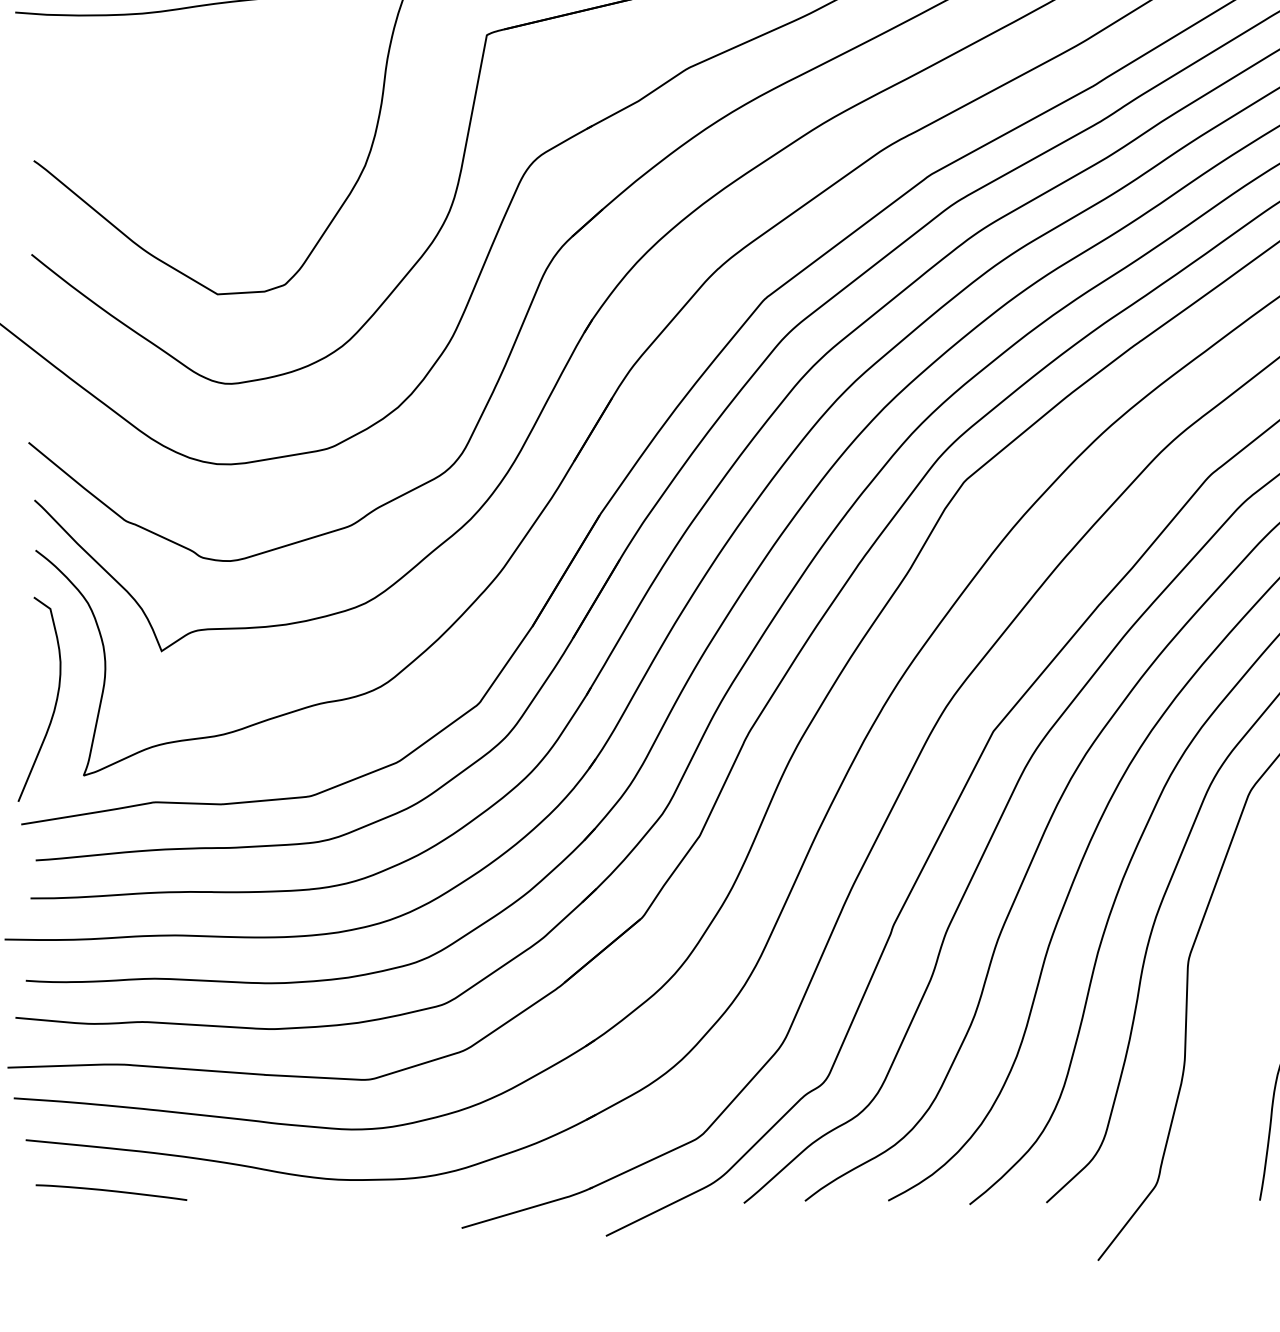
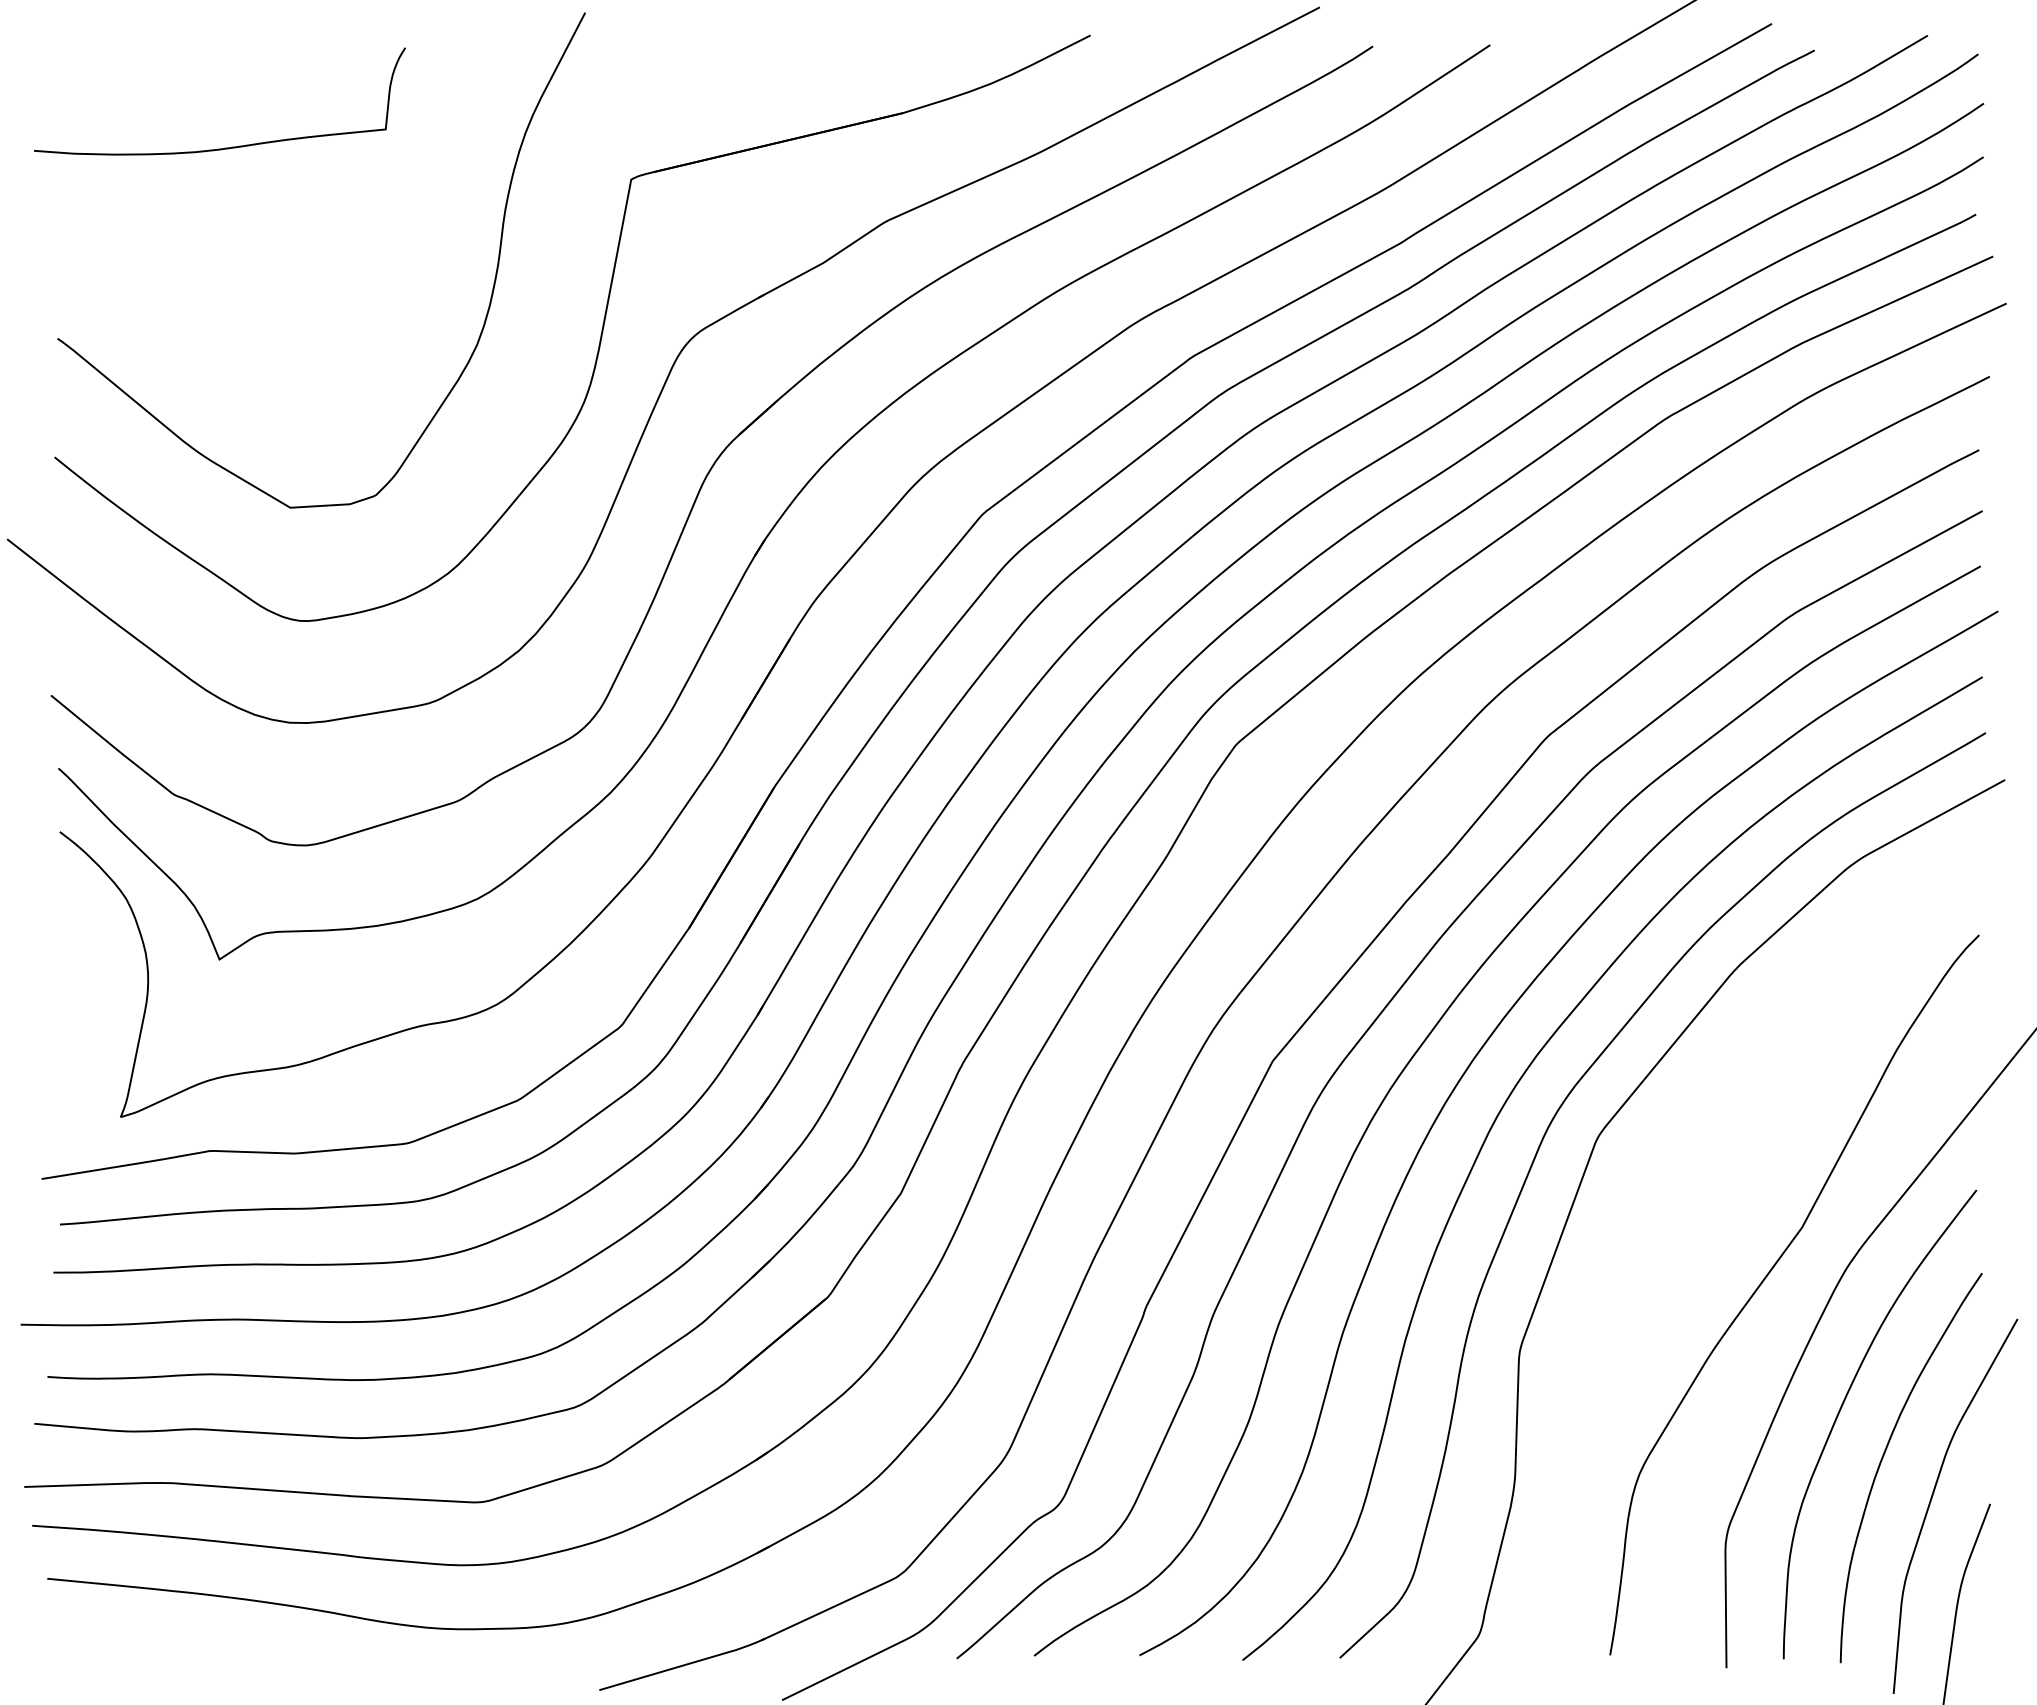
curve: (55, 704) -> (84, 1026), removed
curve: (111, 1191) -> (155, 1643), removed

